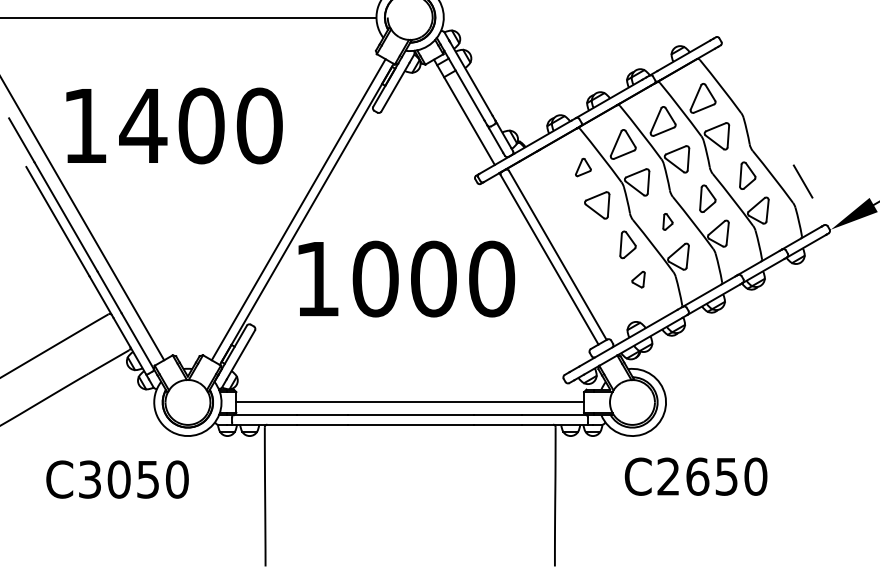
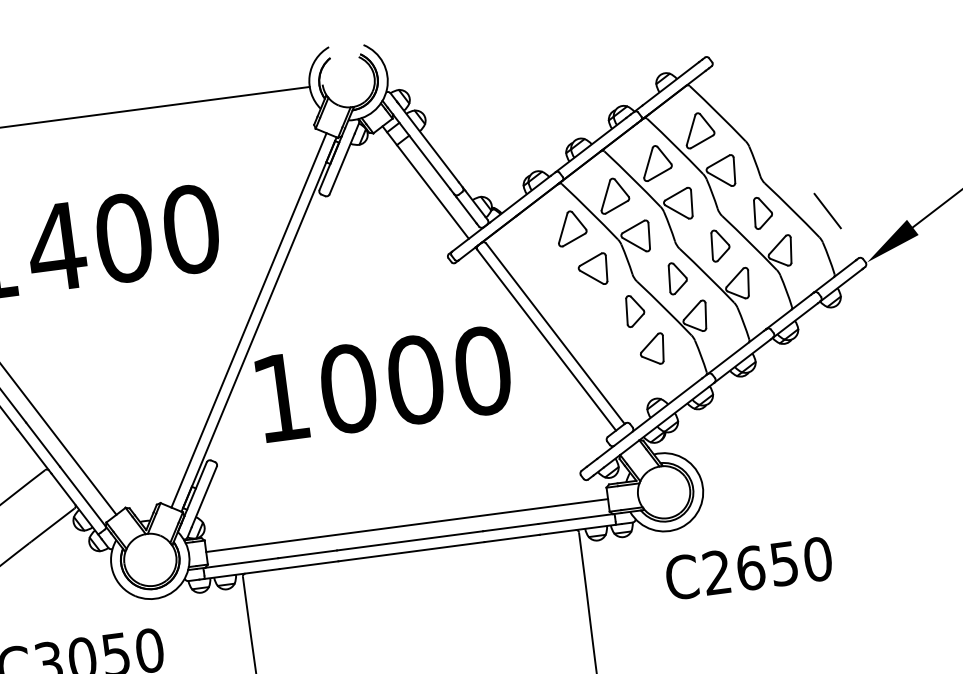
part: (583, 167) -> (571, 228), size x1.67
part: (667, 221) -> (677, 277), size x1.67
part: (638, 279) -> (652, 349), size x1.67

